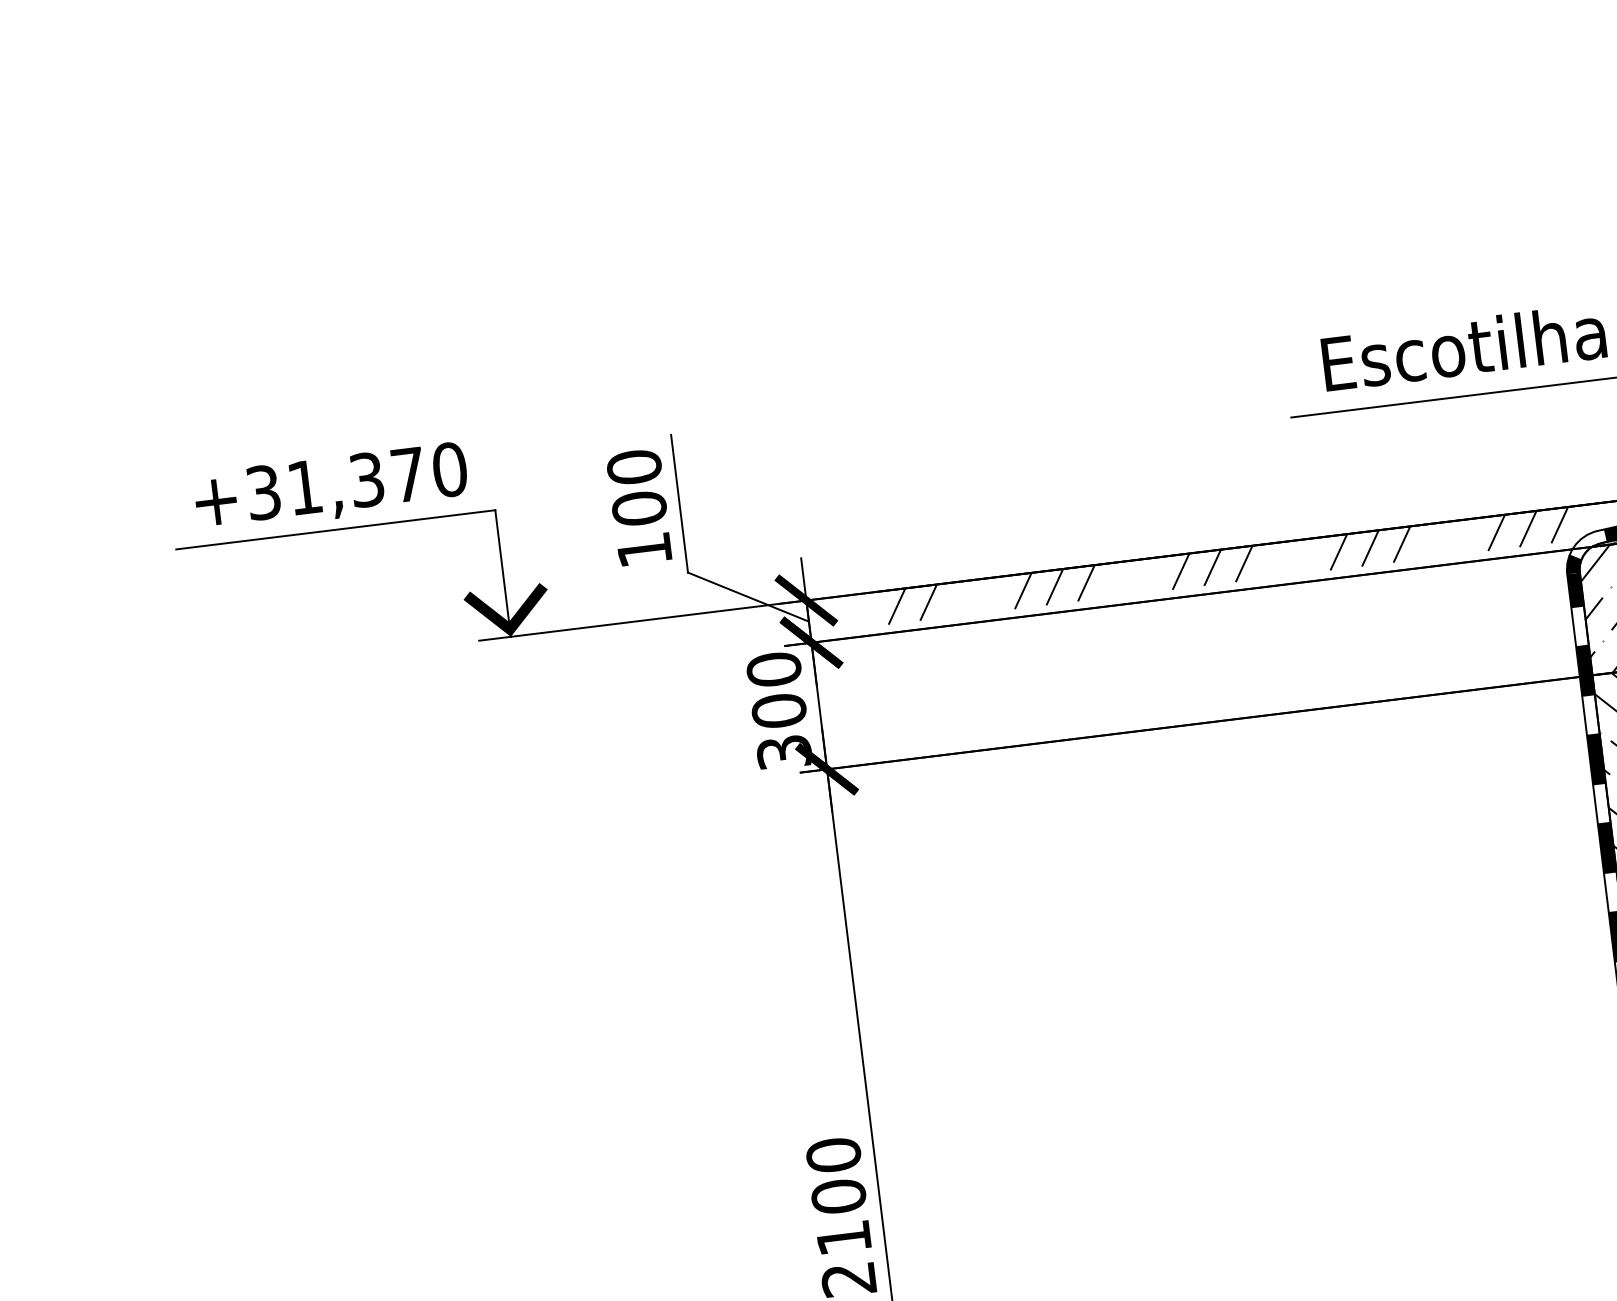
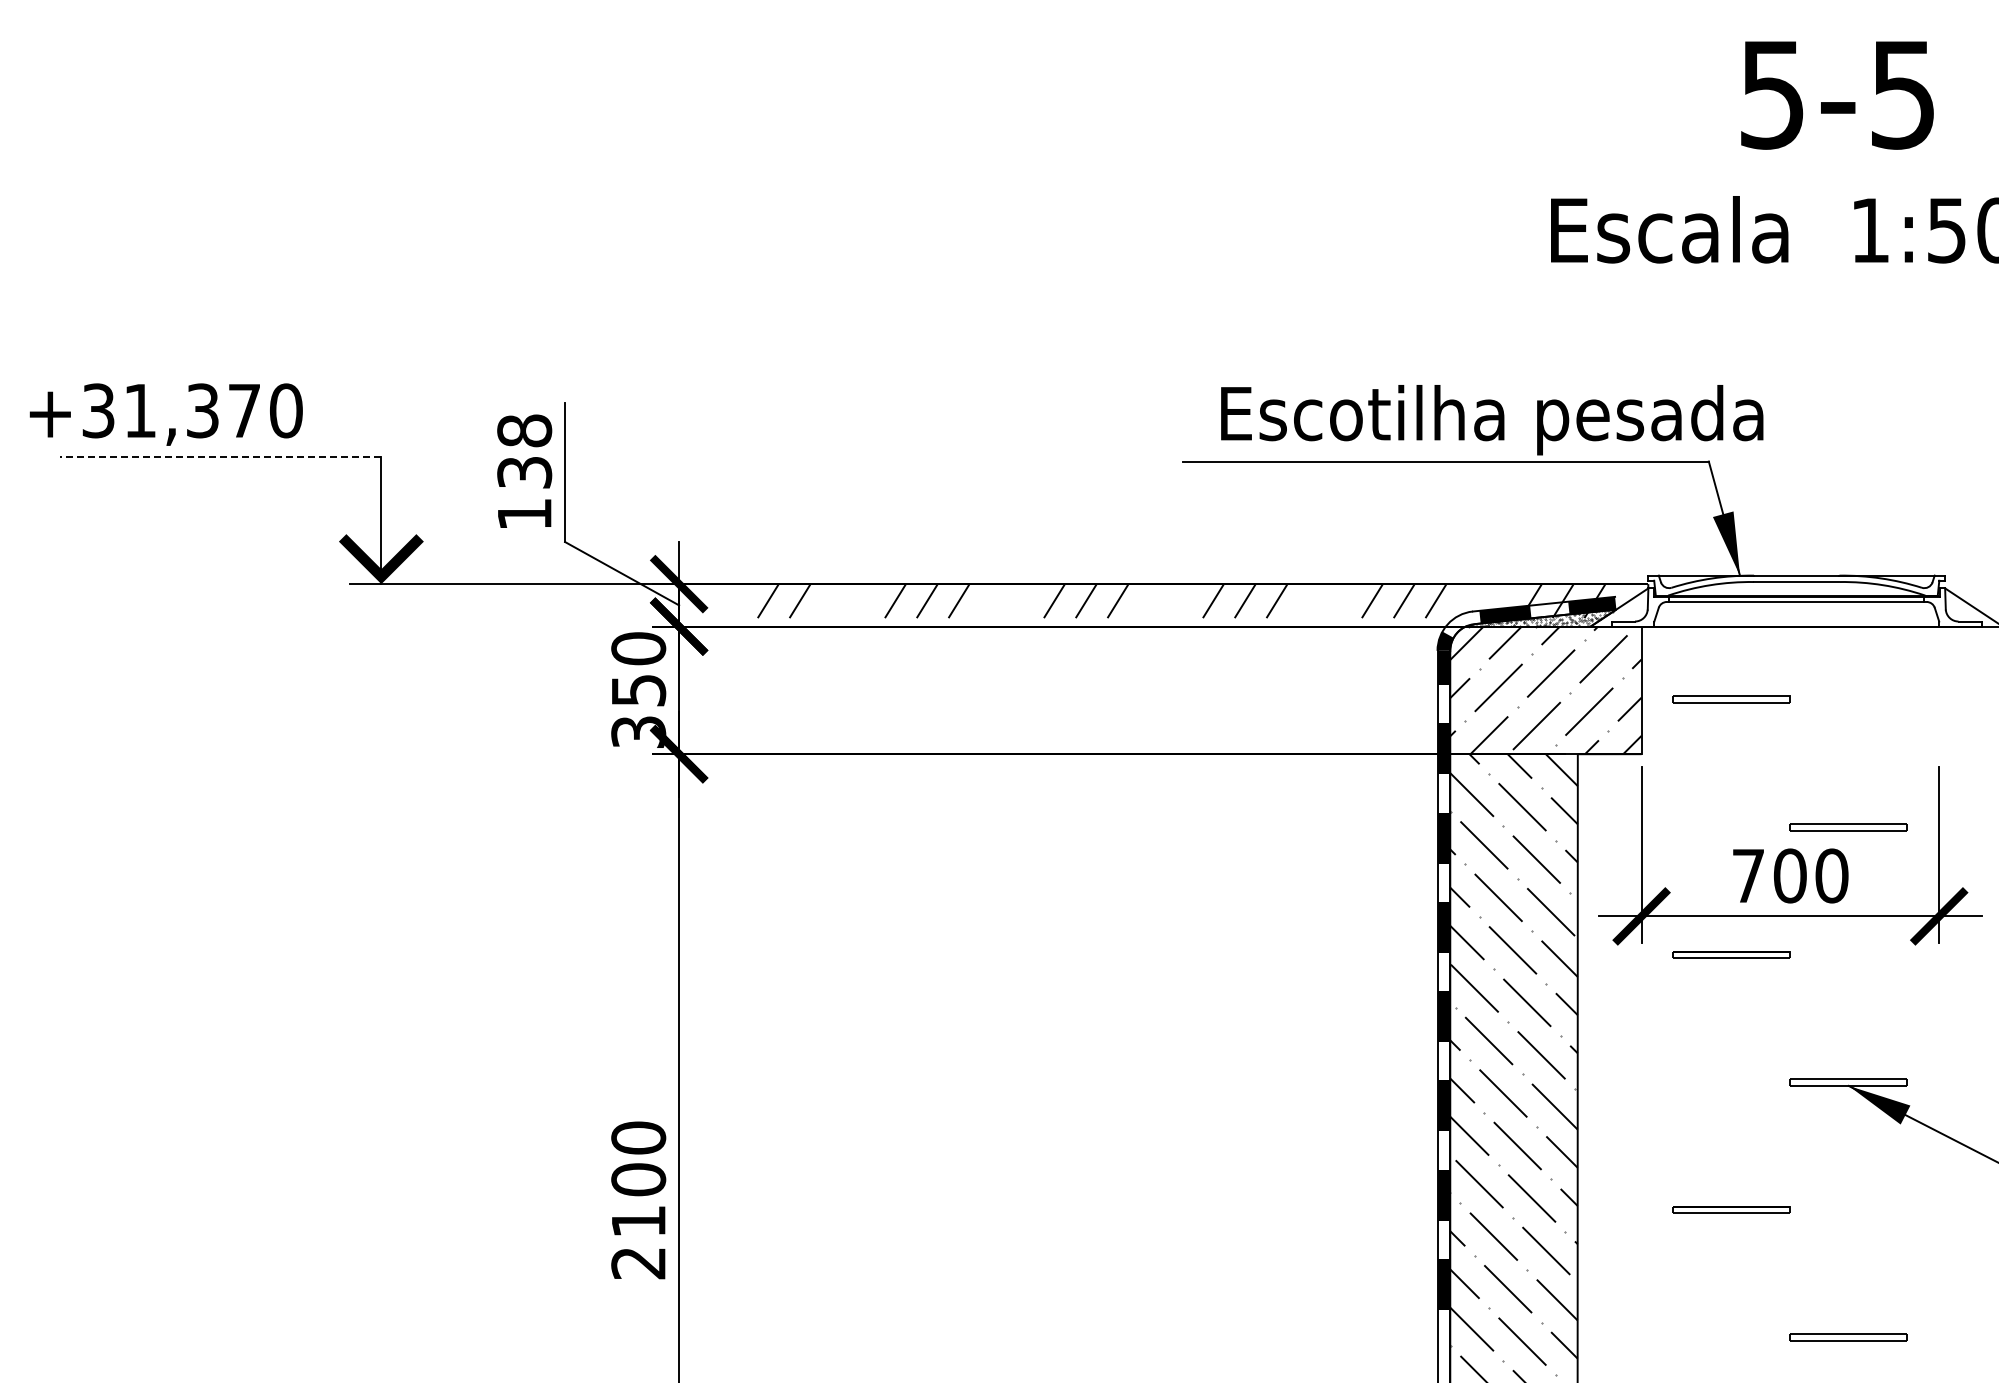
text: (636, 487) -> (524, 451), 100 -> 138
text: (330, 488) -> (165, 414), moved
line: (335, 529) -> (220, 456), solid -> dashed
text: (779, 711) -> (638, 690), 300 -> 350

